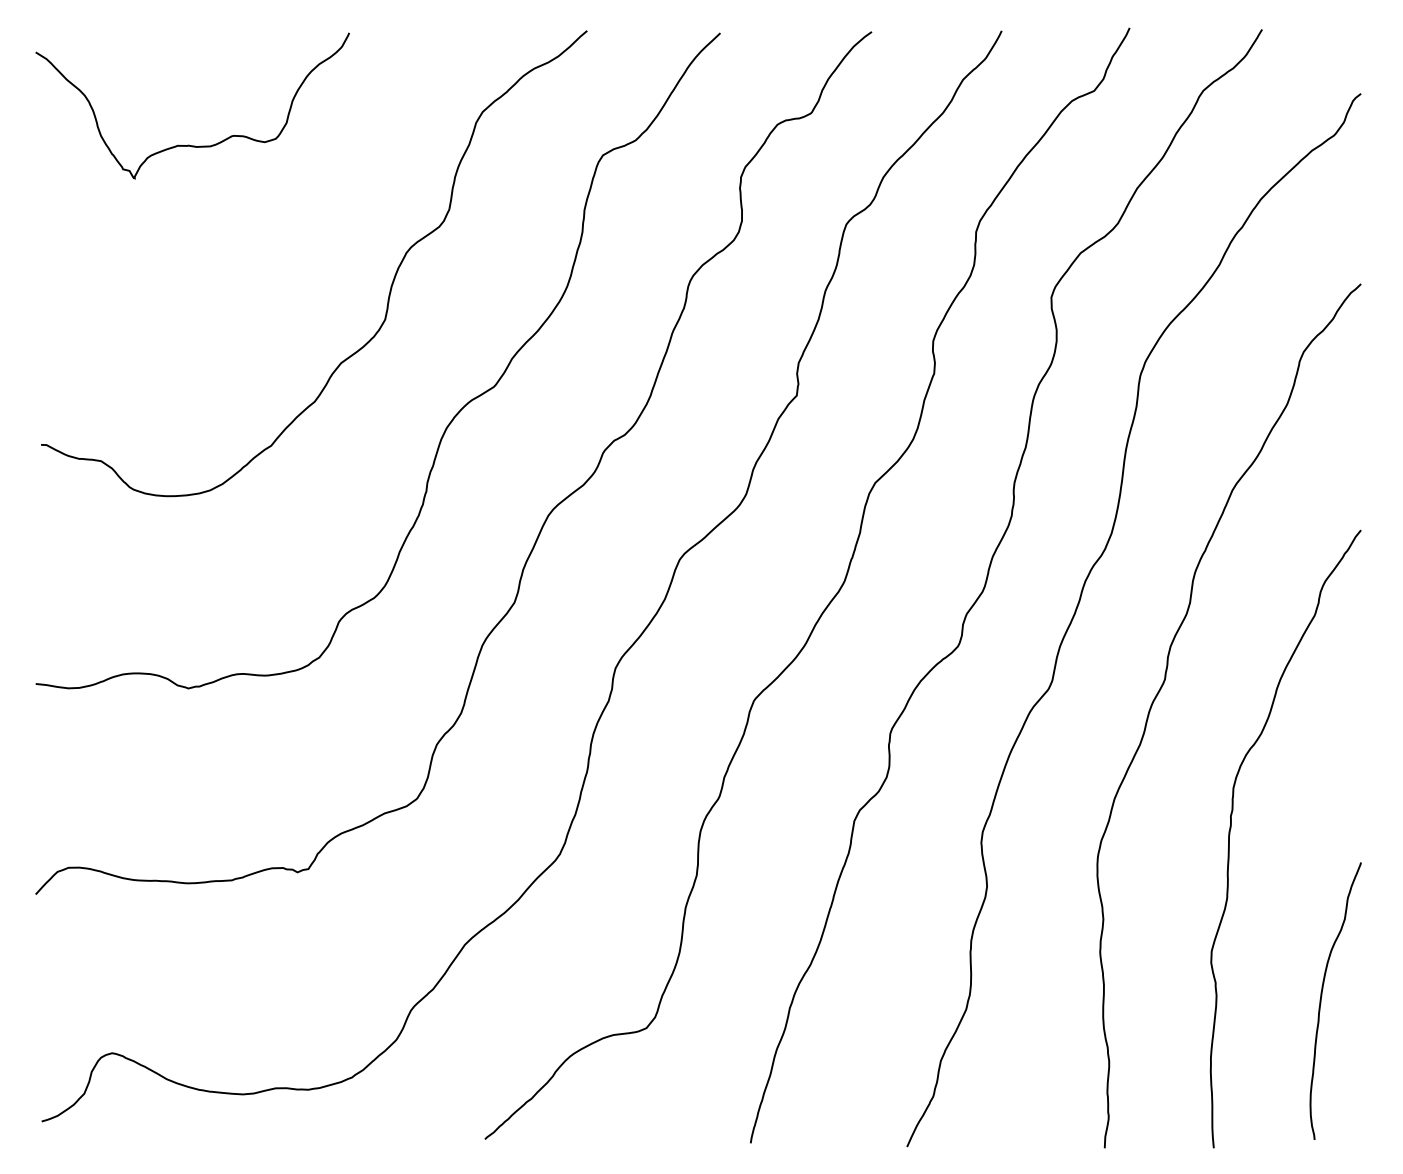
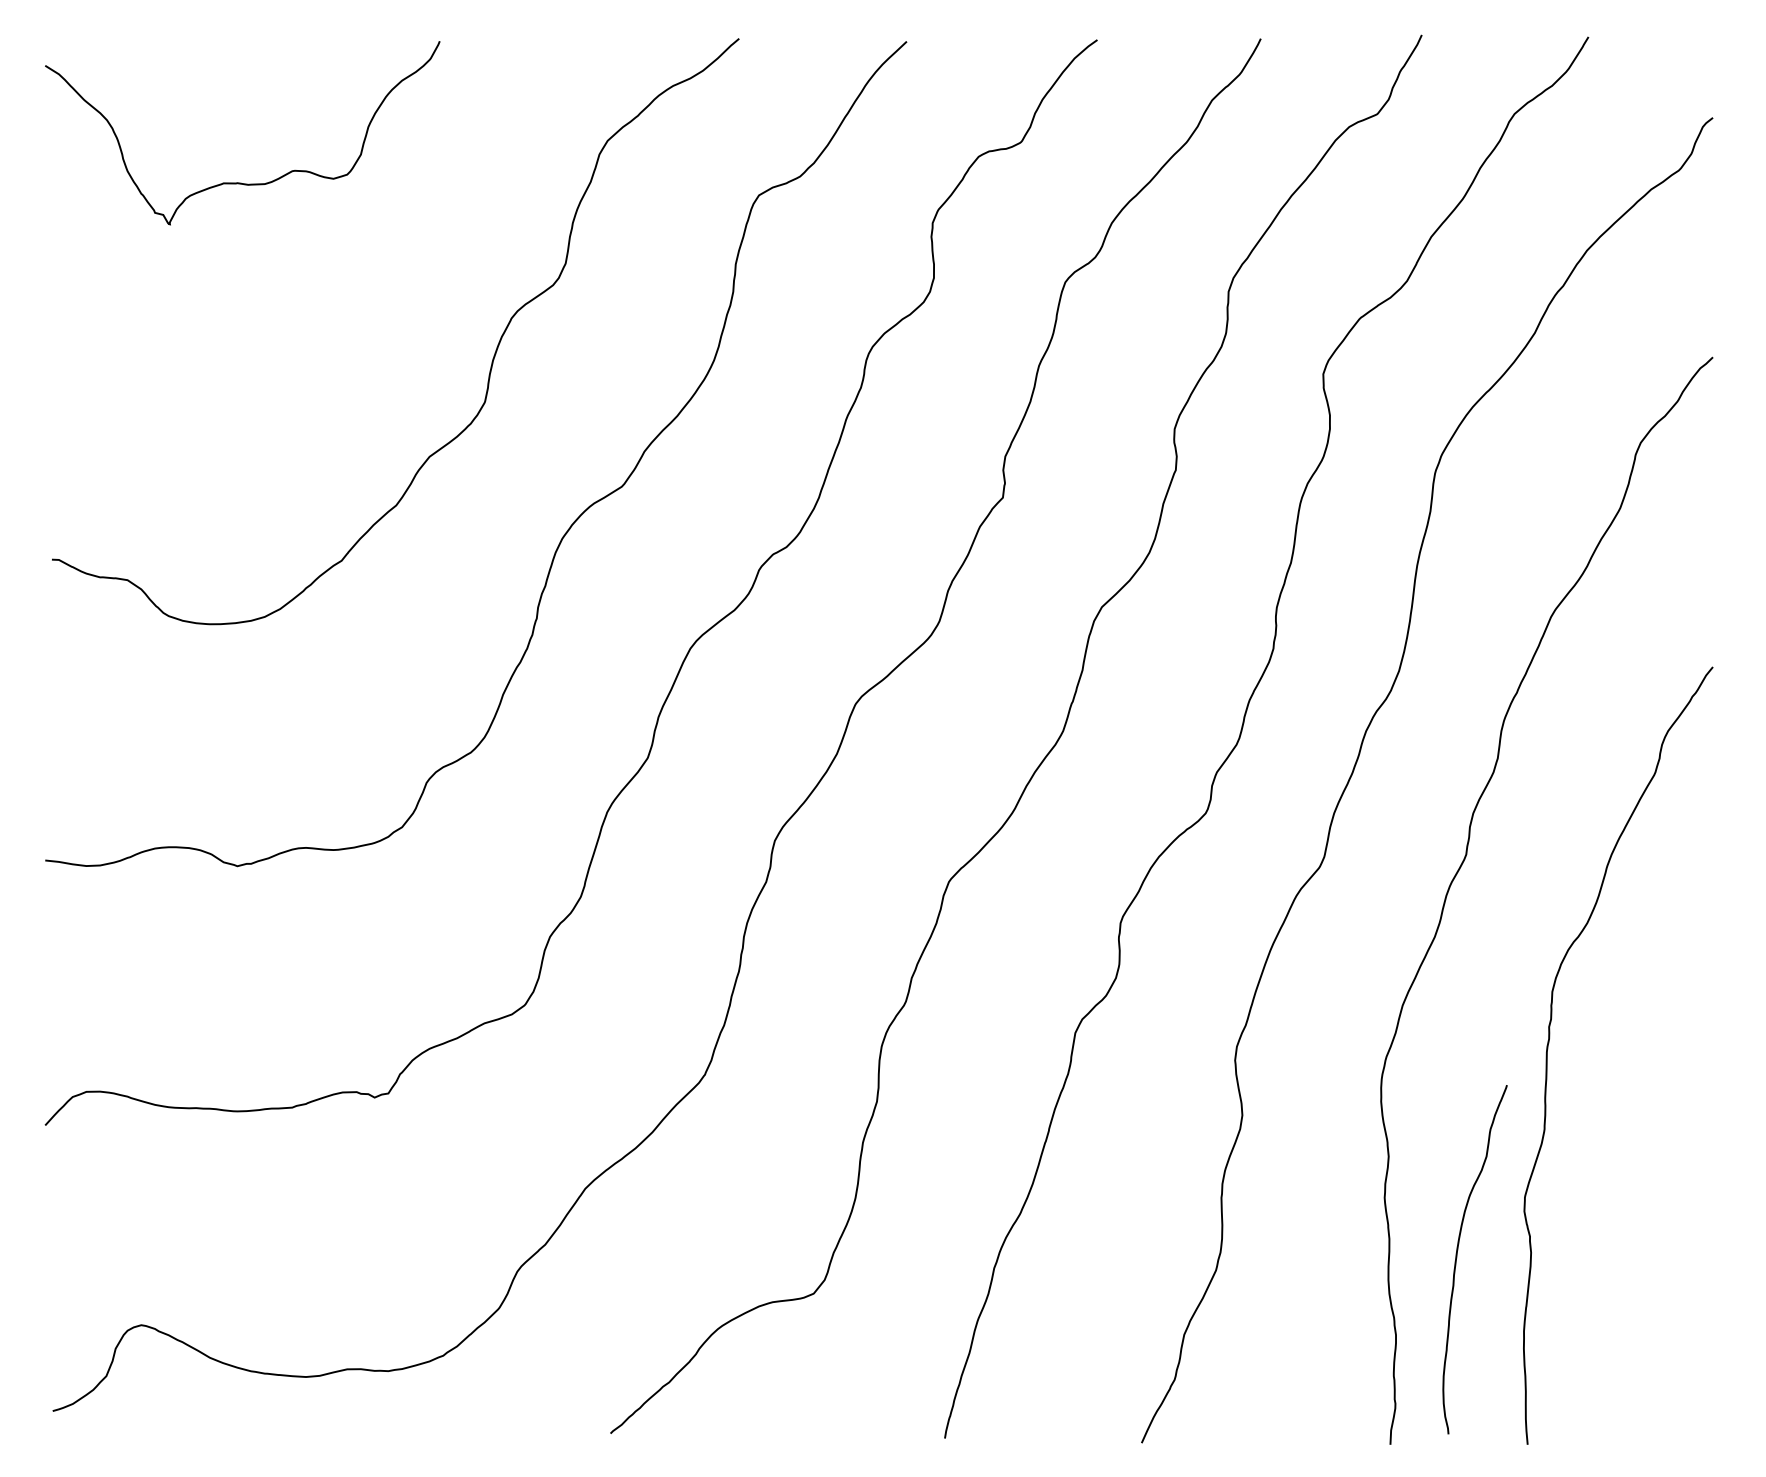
curve: (1321, 1000) -> (1457, 1258), moved

